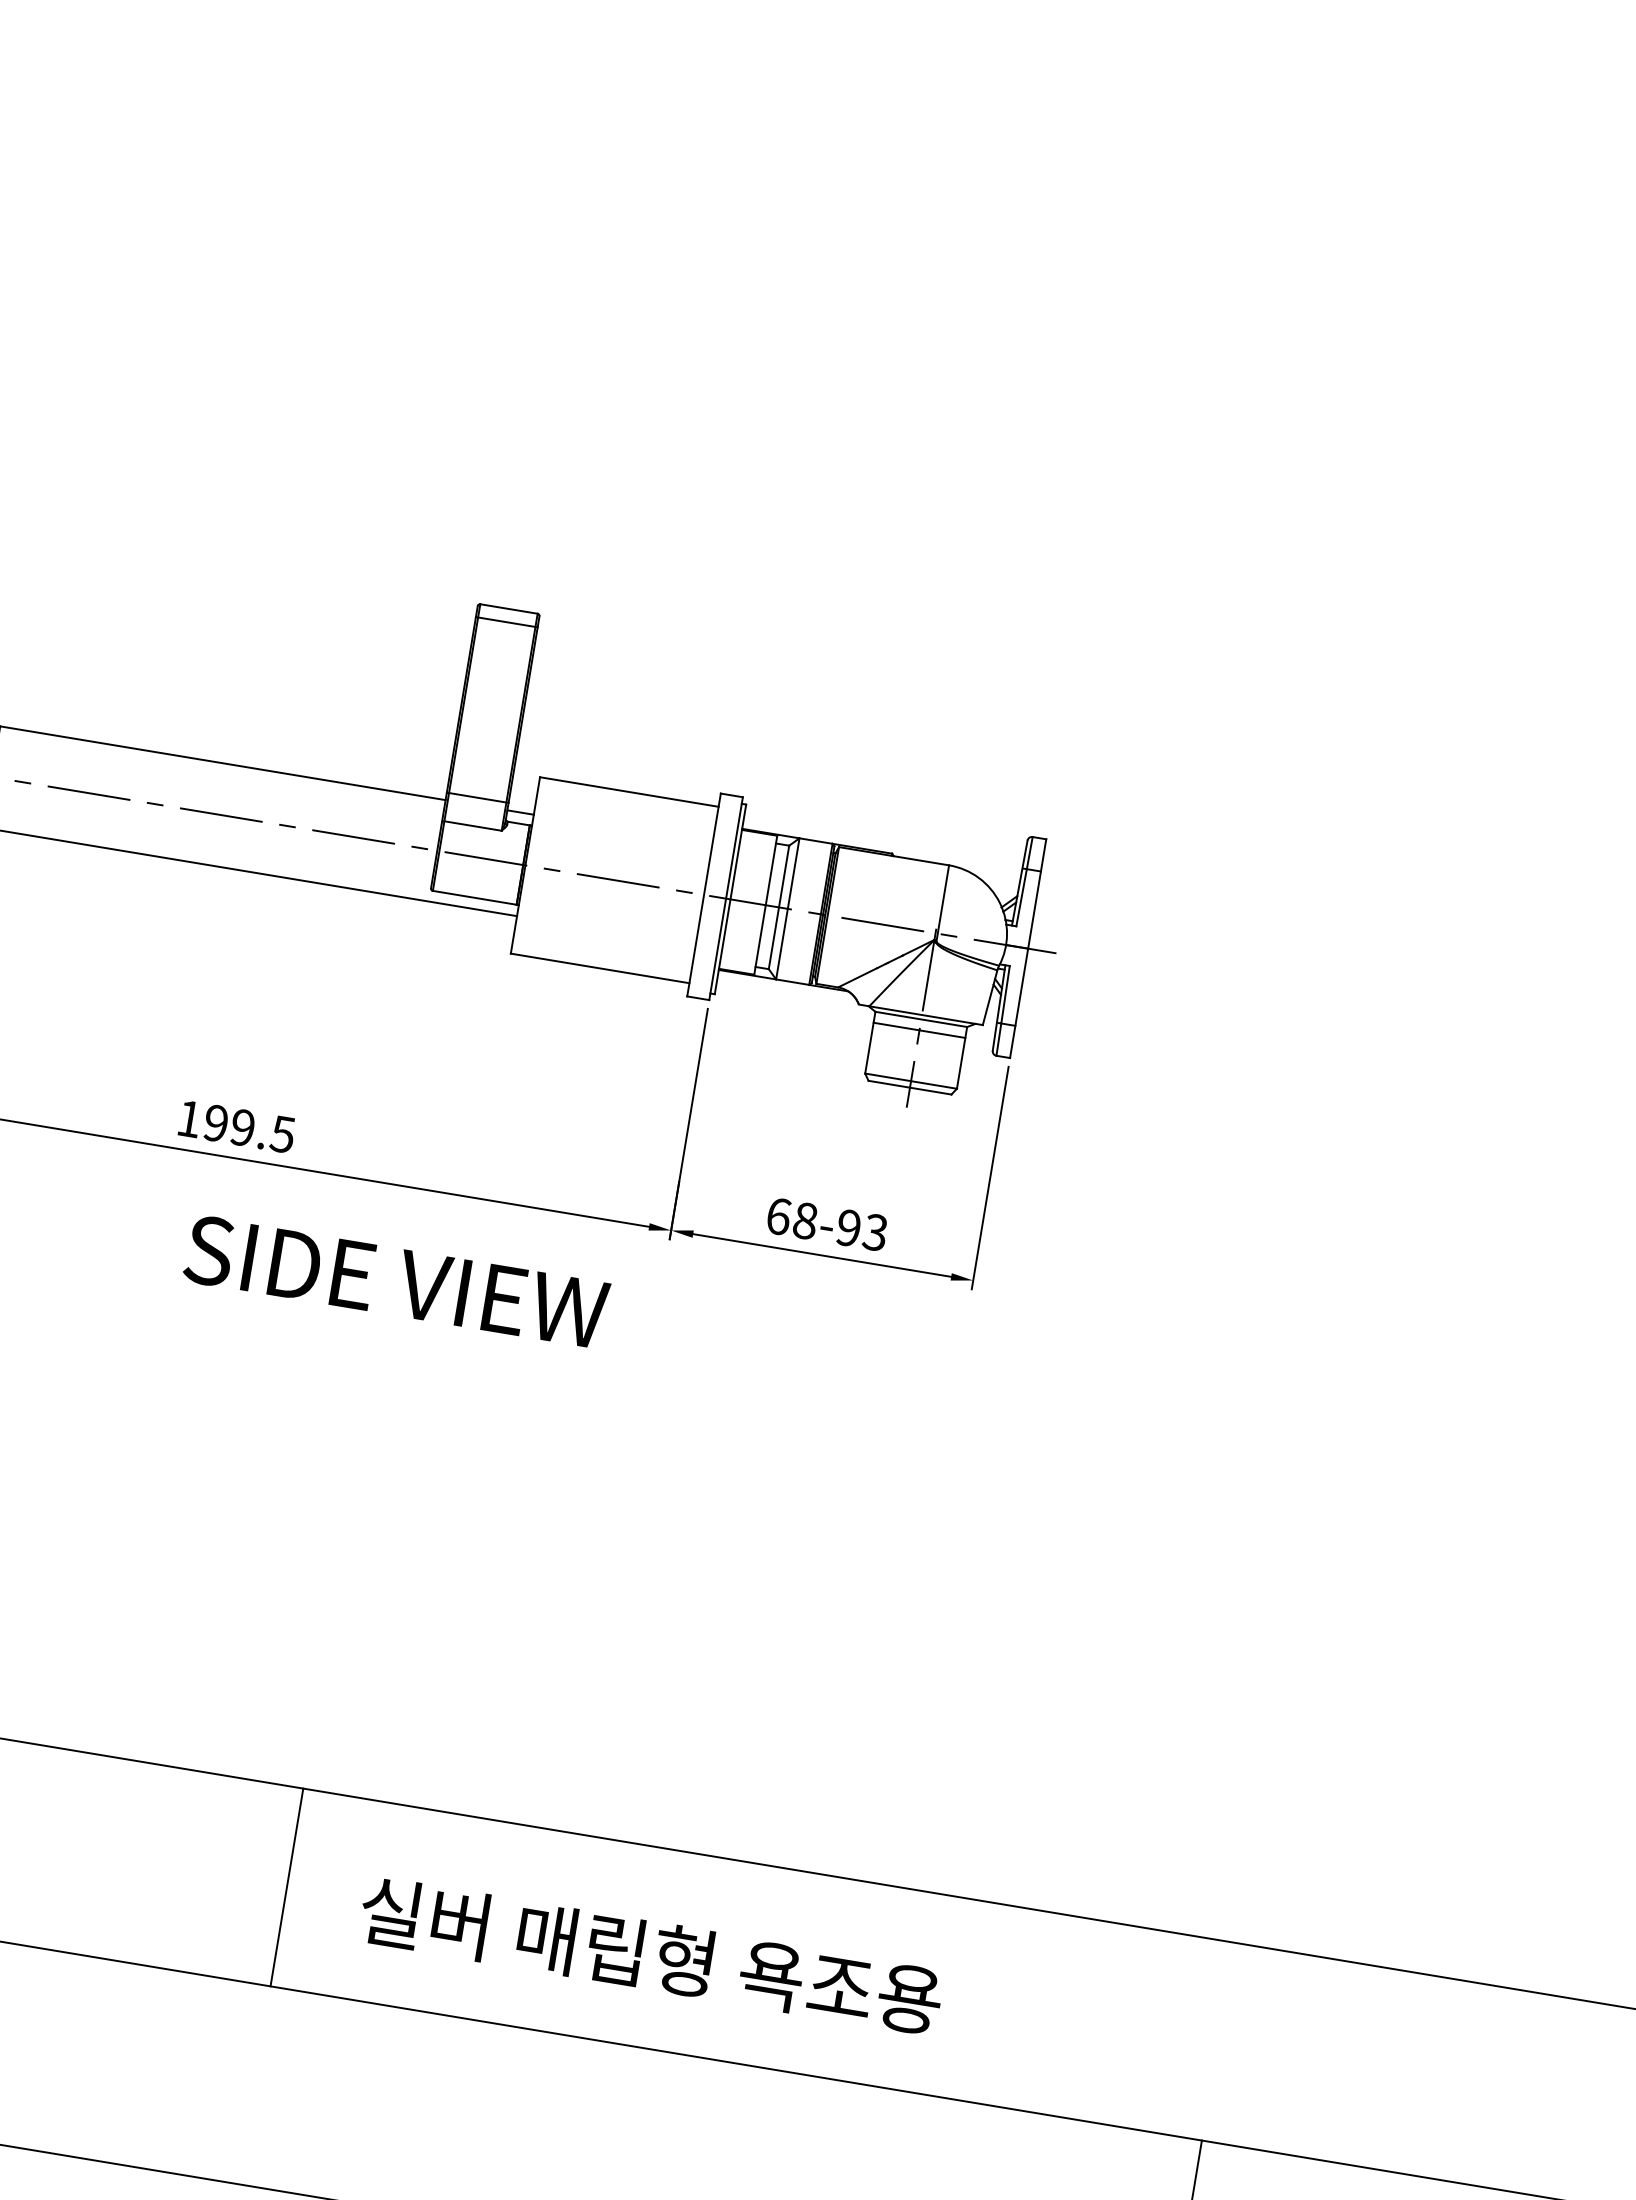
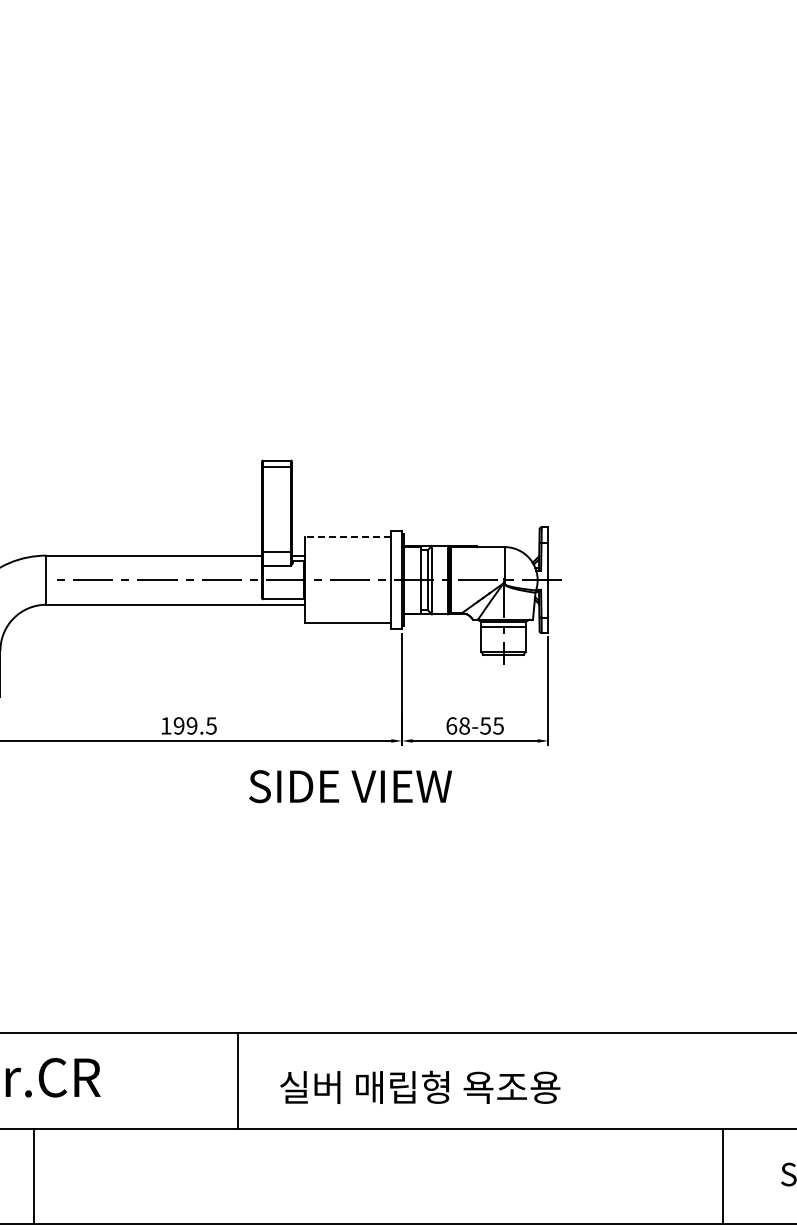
line: (628, 791) -> (347, 537), solid -> dashed
text: (861, 1229) -> (491, 725), 68-93 -> 68-55
text: (396, 1281) -> (350, 786), moved
line: (287, 1887) -> (238, 1080), moved
text: (652, 1953) -> (420, 1086), moved

